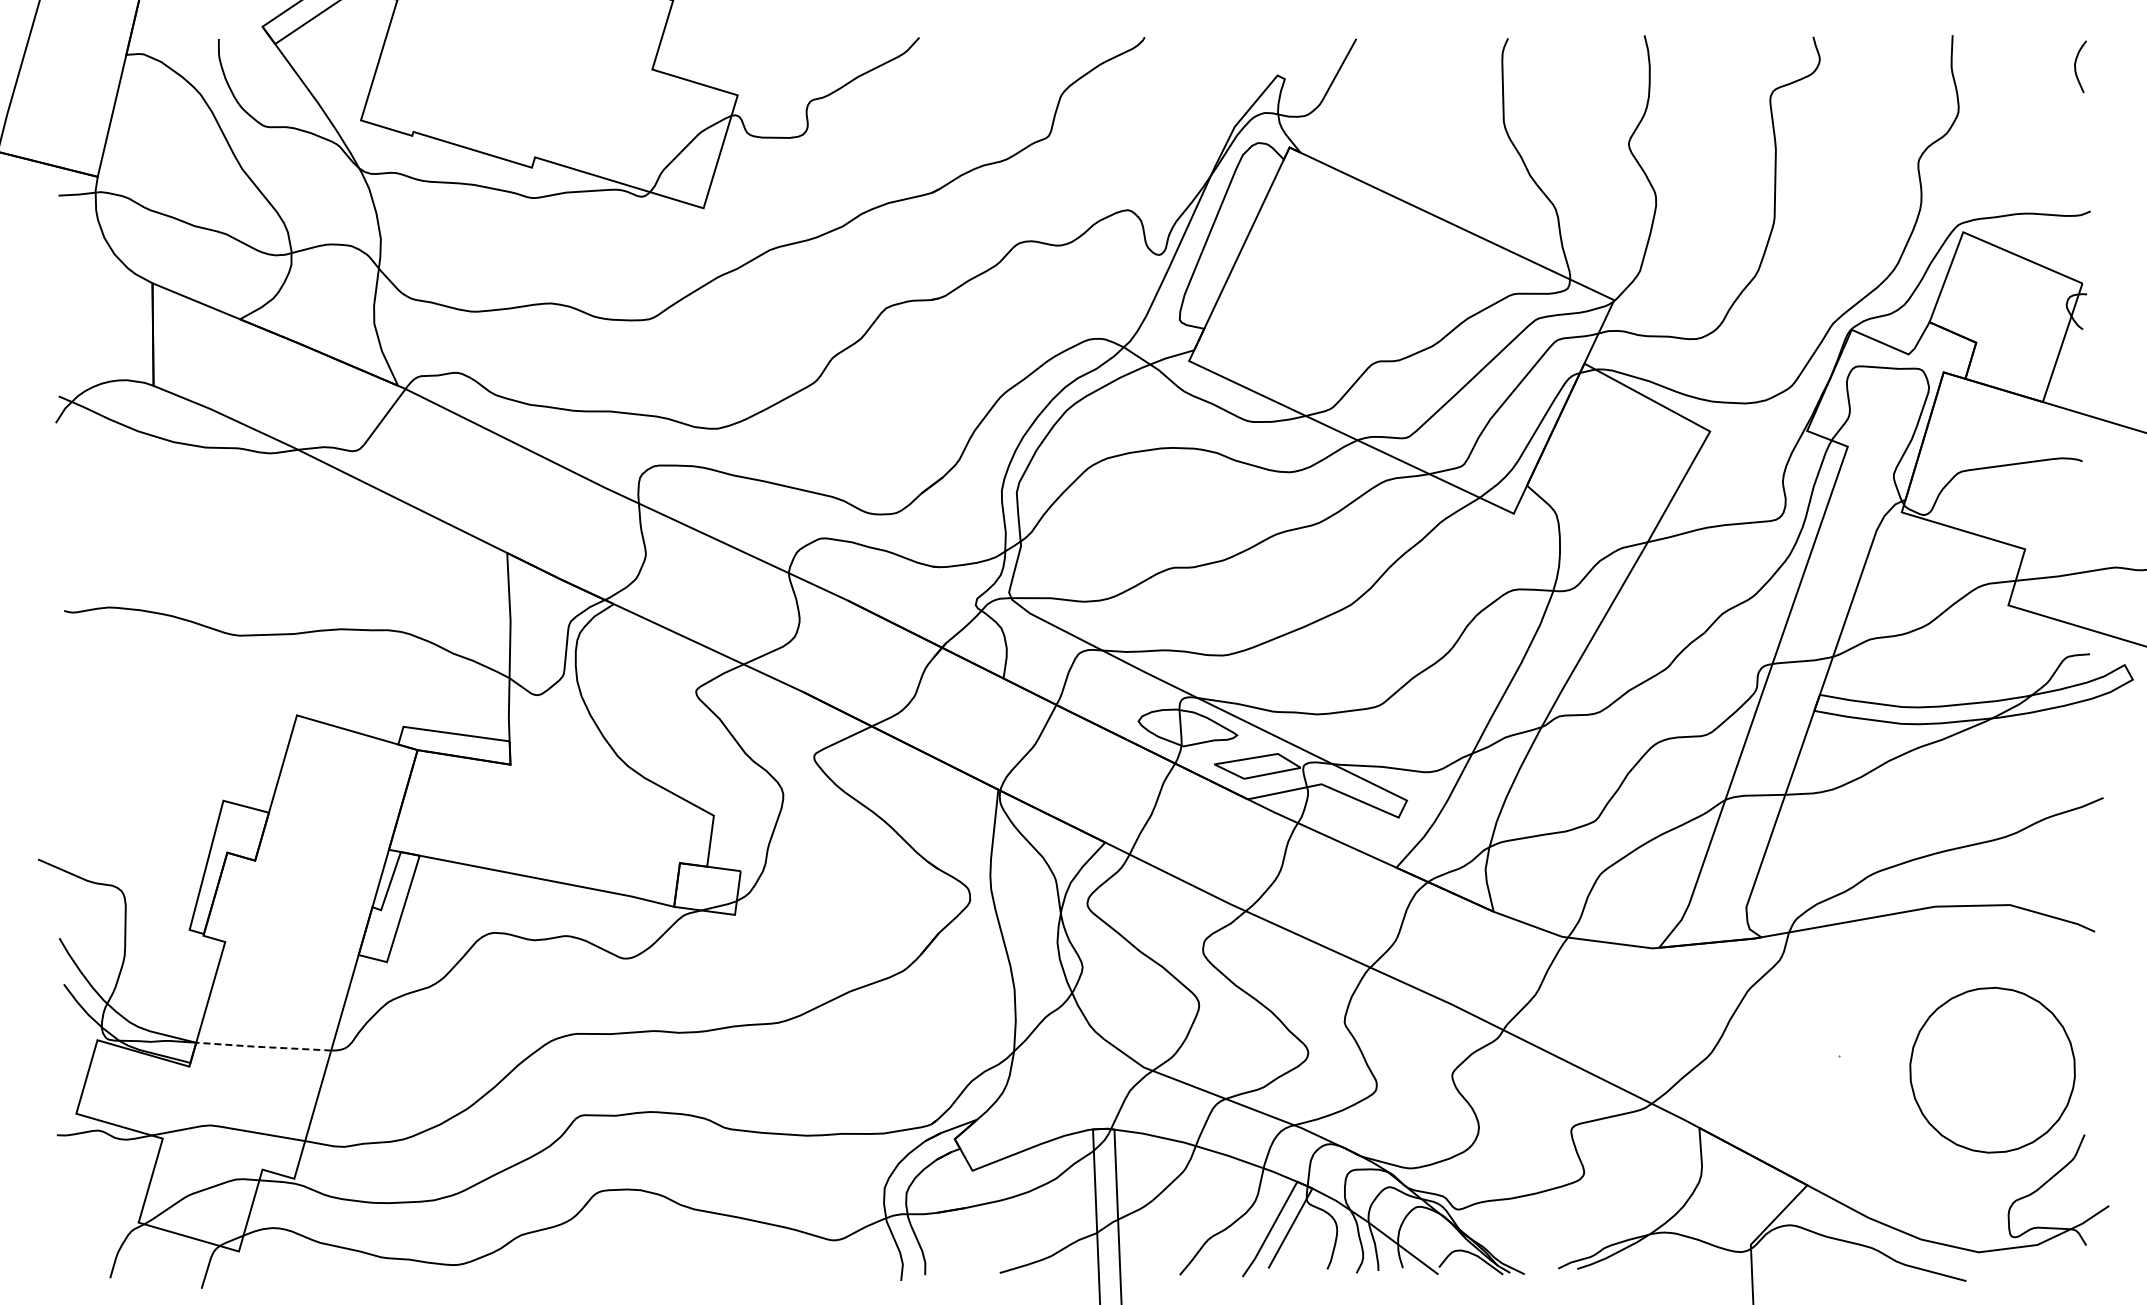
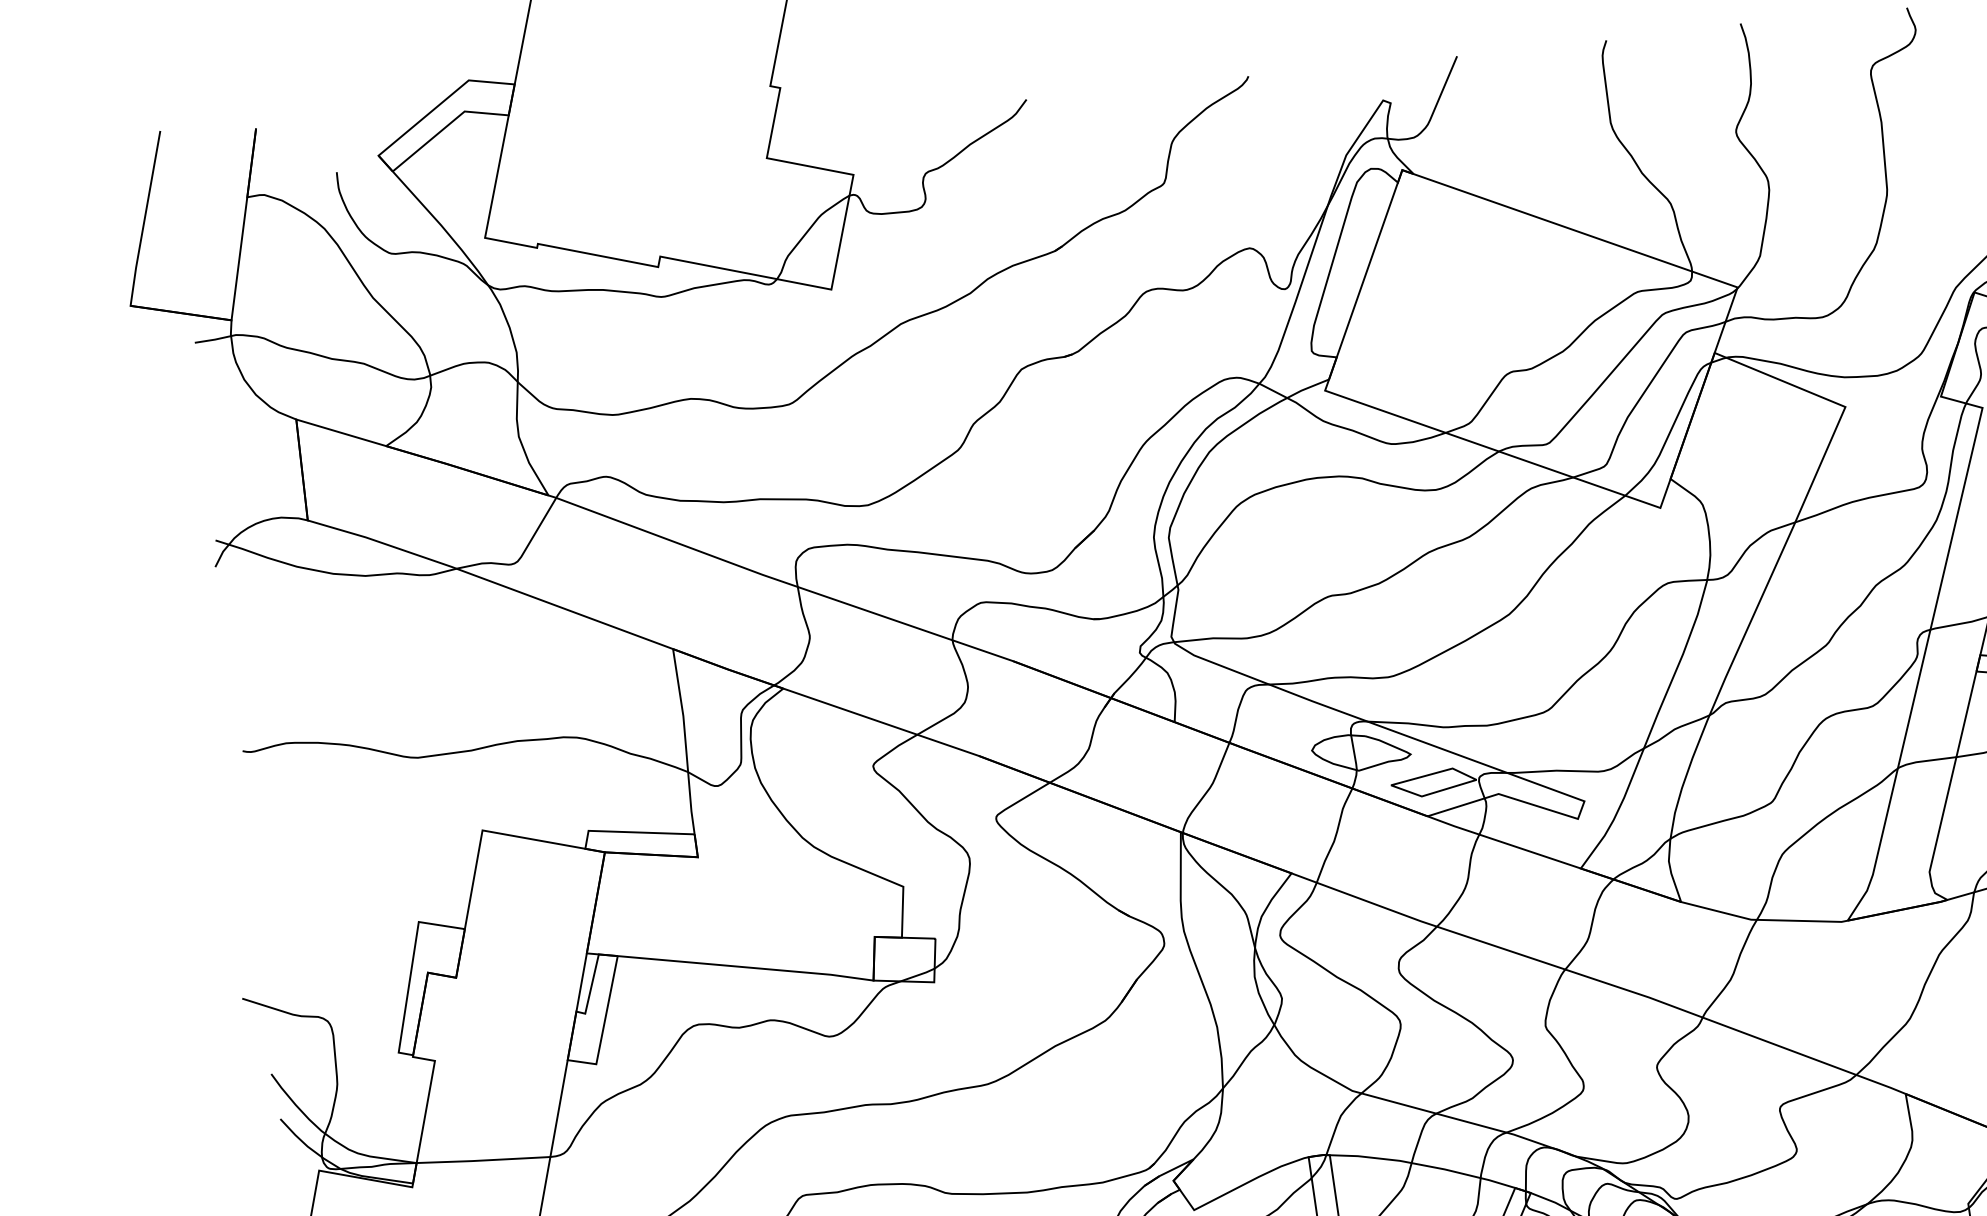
line: (262, 1047) -> (482, 1161), dashed -> solid

